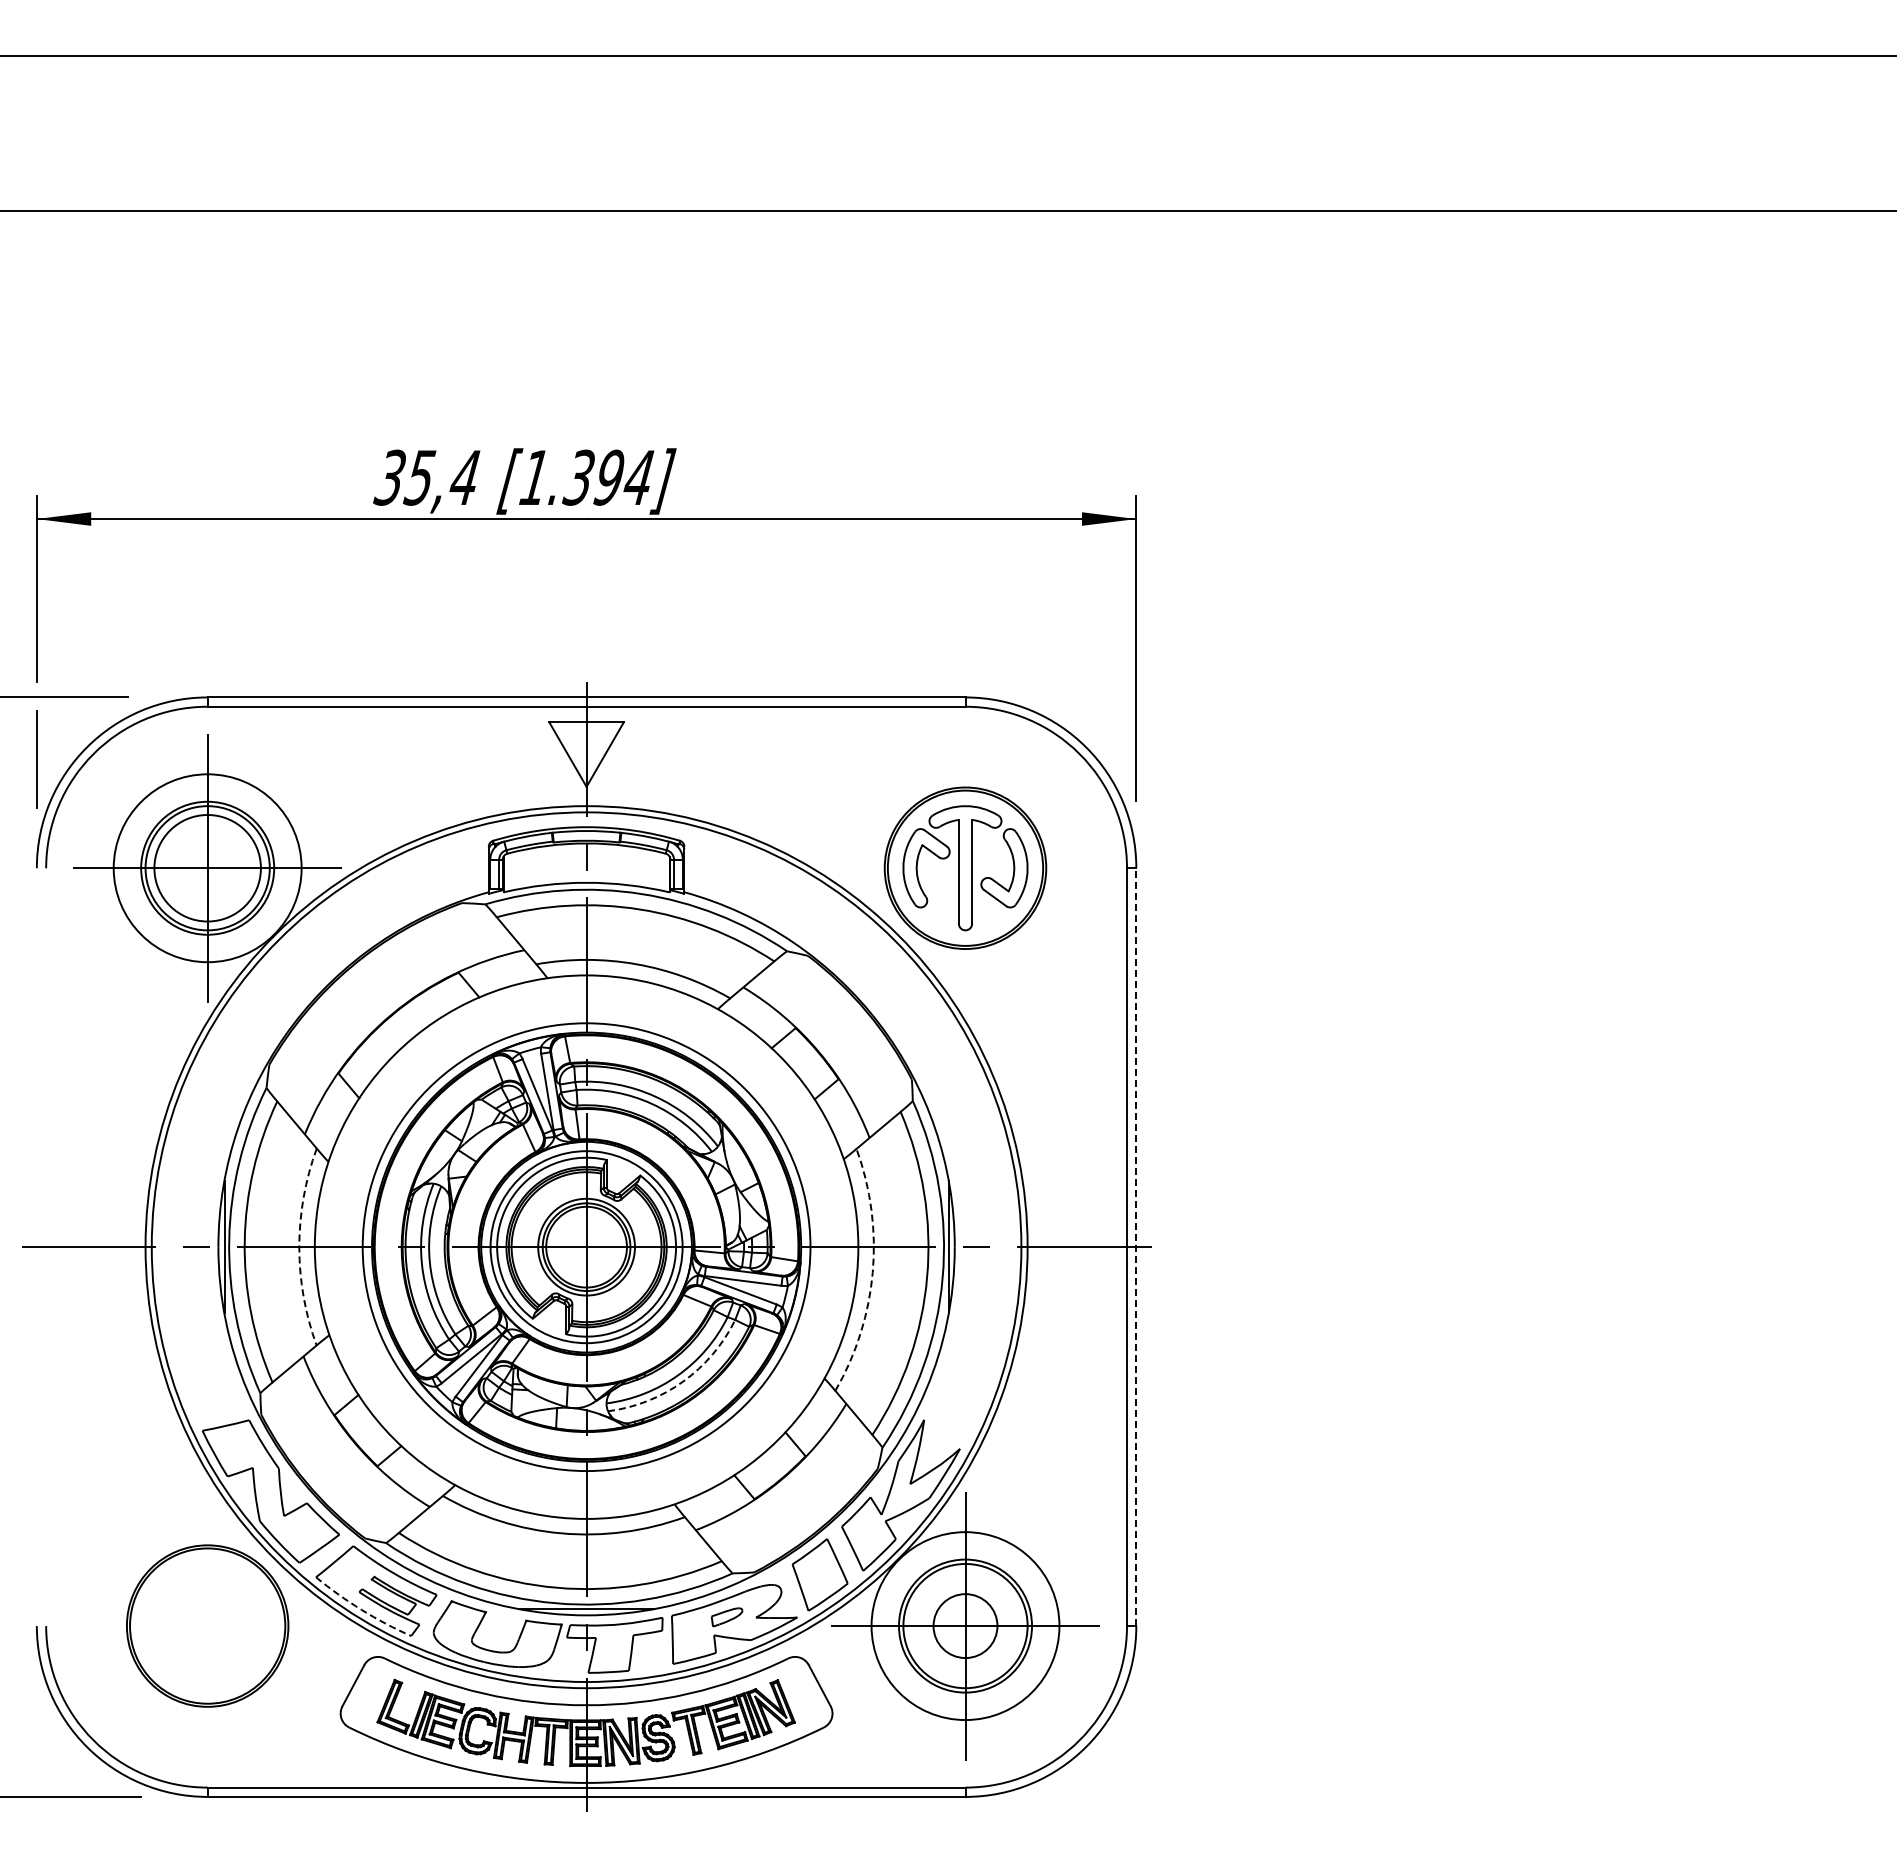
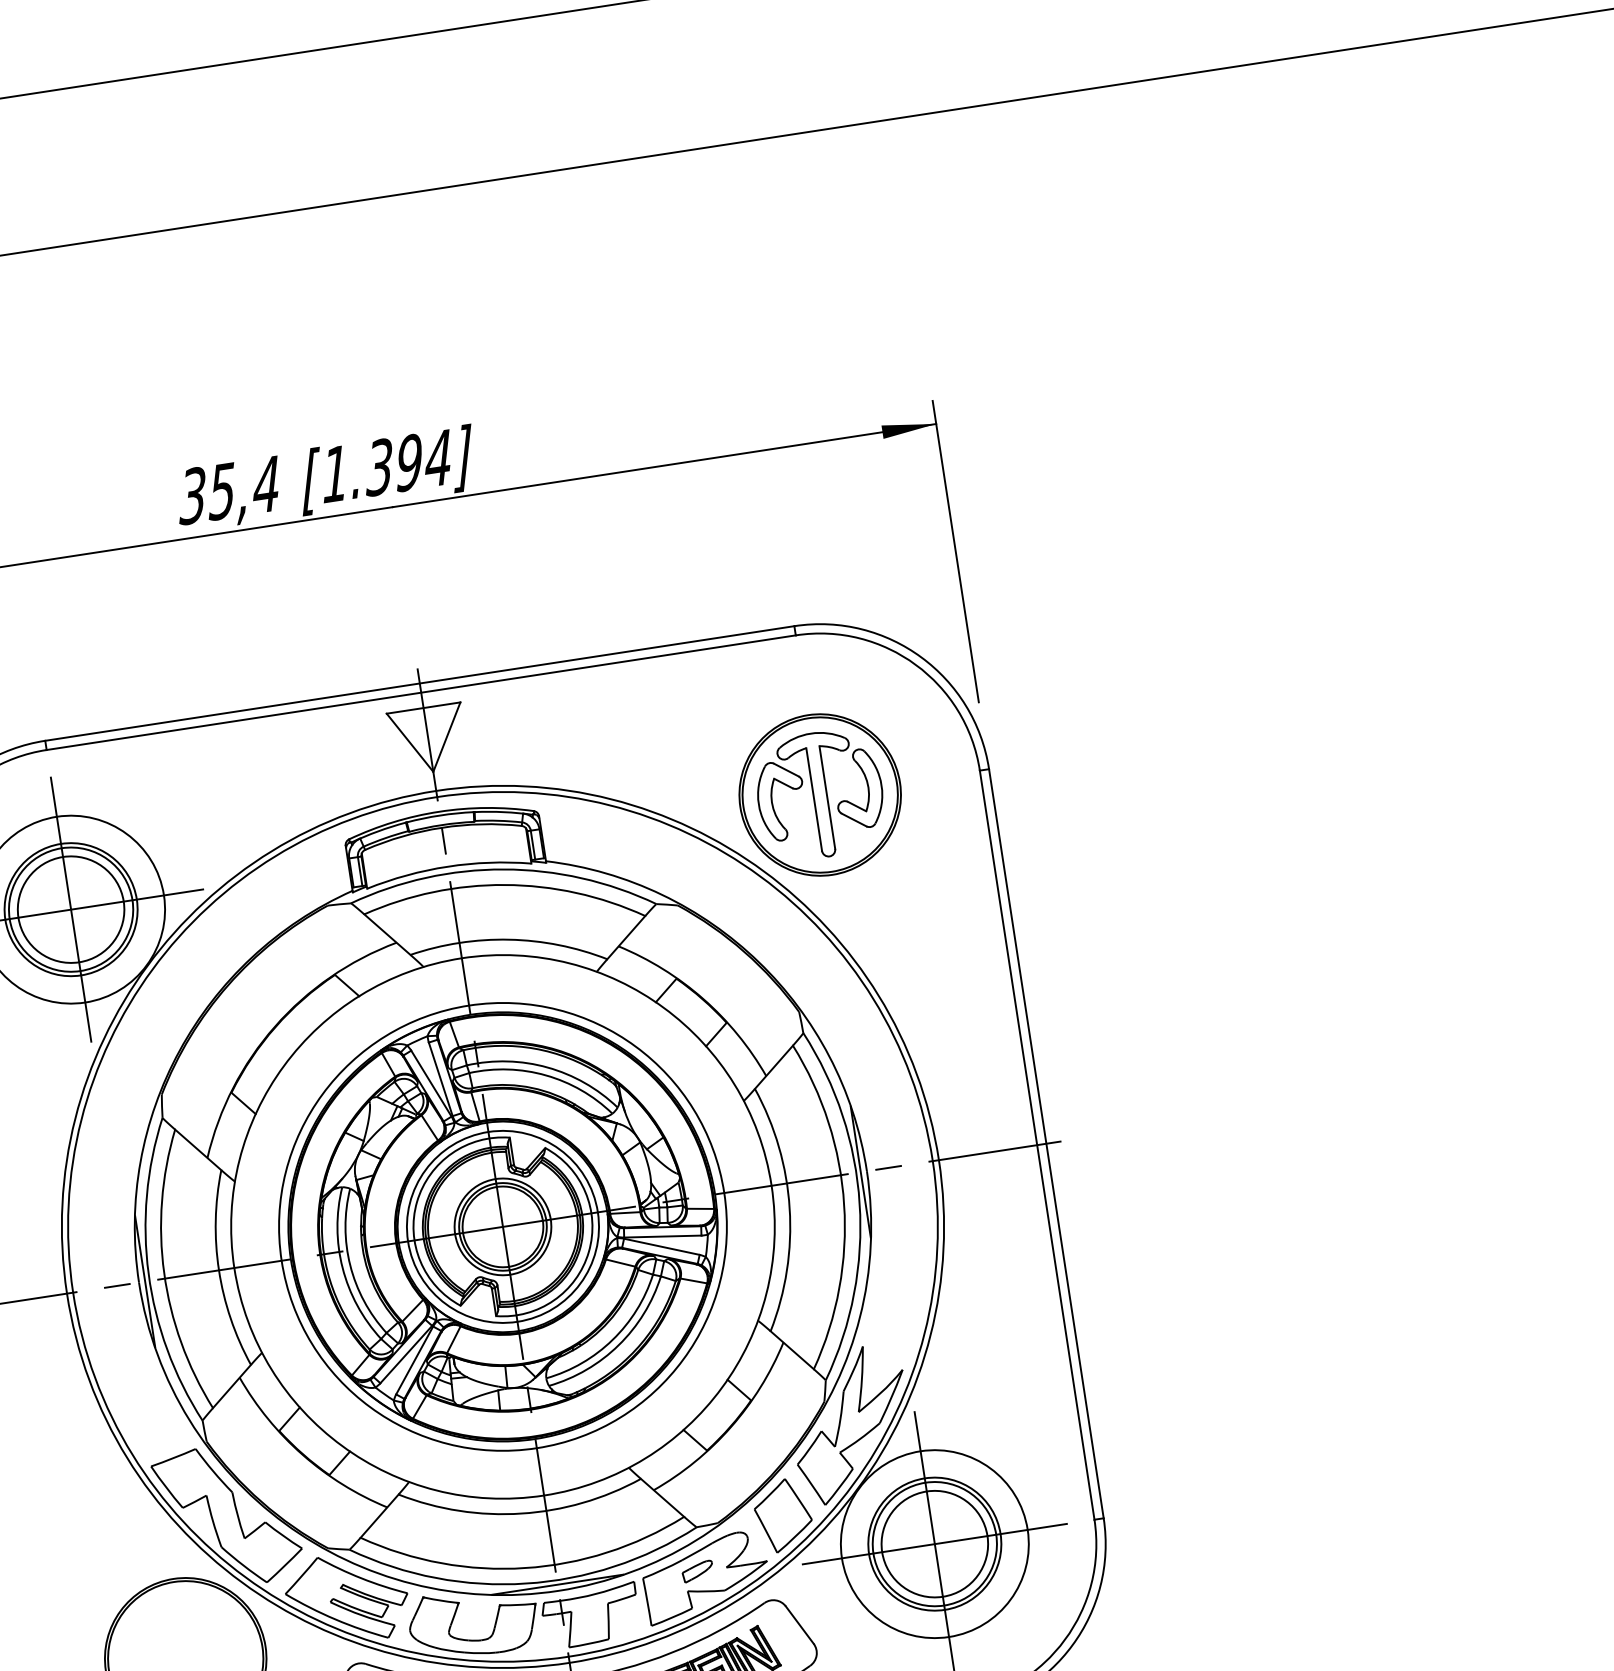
arc: (299, 1246) -> (219, 1269), dashed -> solid
line: (1136, 1247) -> (1046, 1144), dashed -> solid
arc: (872, 1272) -> (789, 1208), dashed -> solid
arc: (683, 1381) -> (619, 1345), dashed -> solid
arc: (361, 1609) -> (335, 1619), dashed -> solid
circle: (965, 1625) -> (934, 1543), size x1.67

